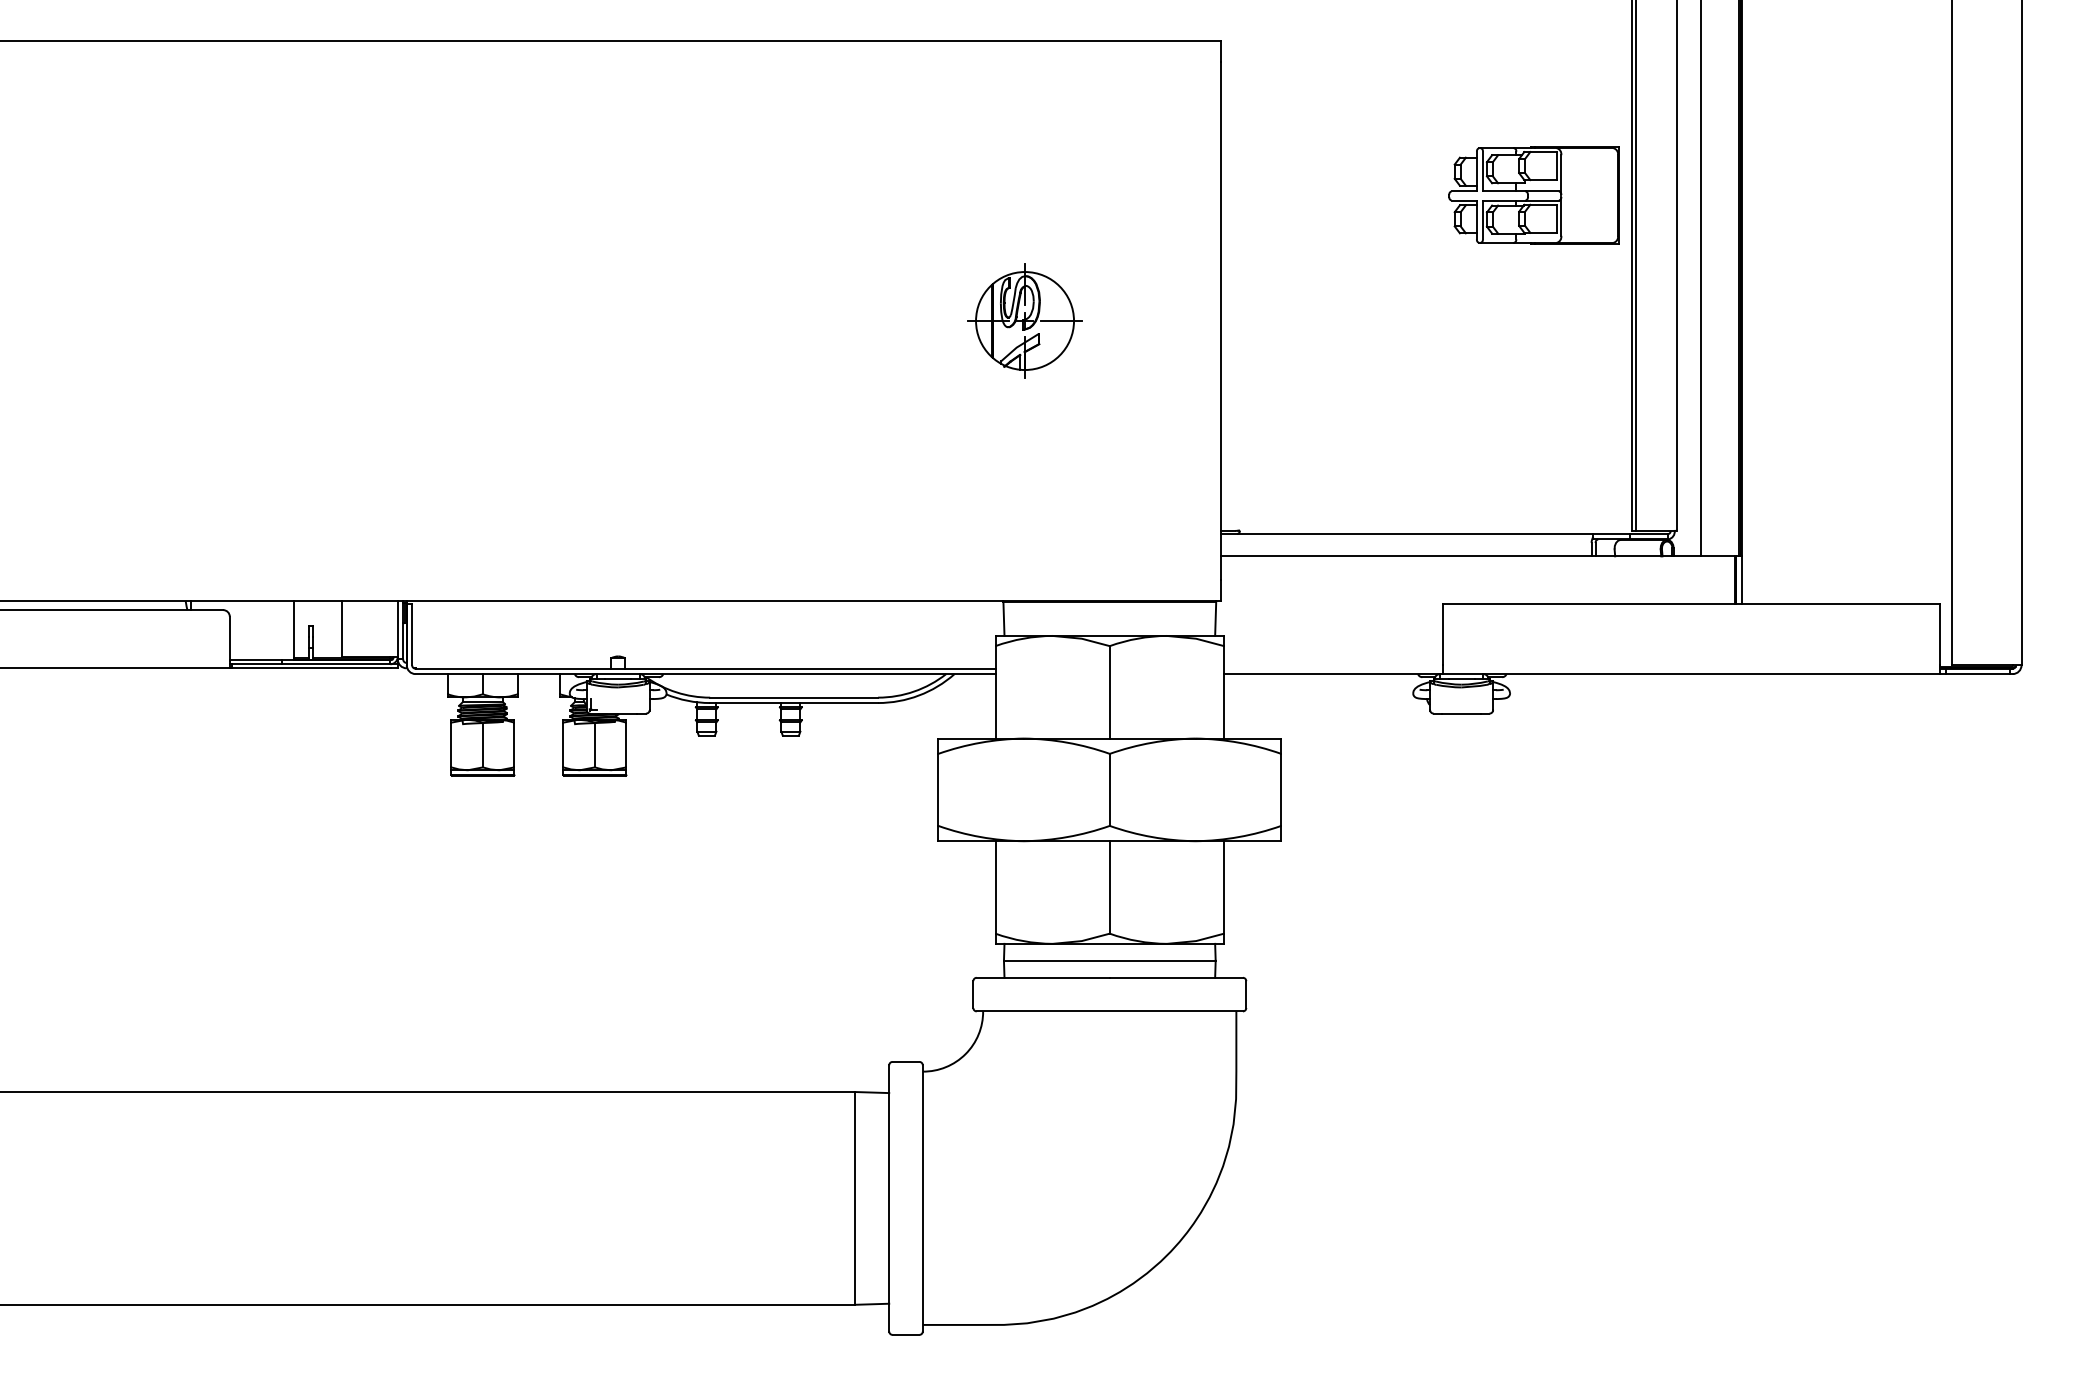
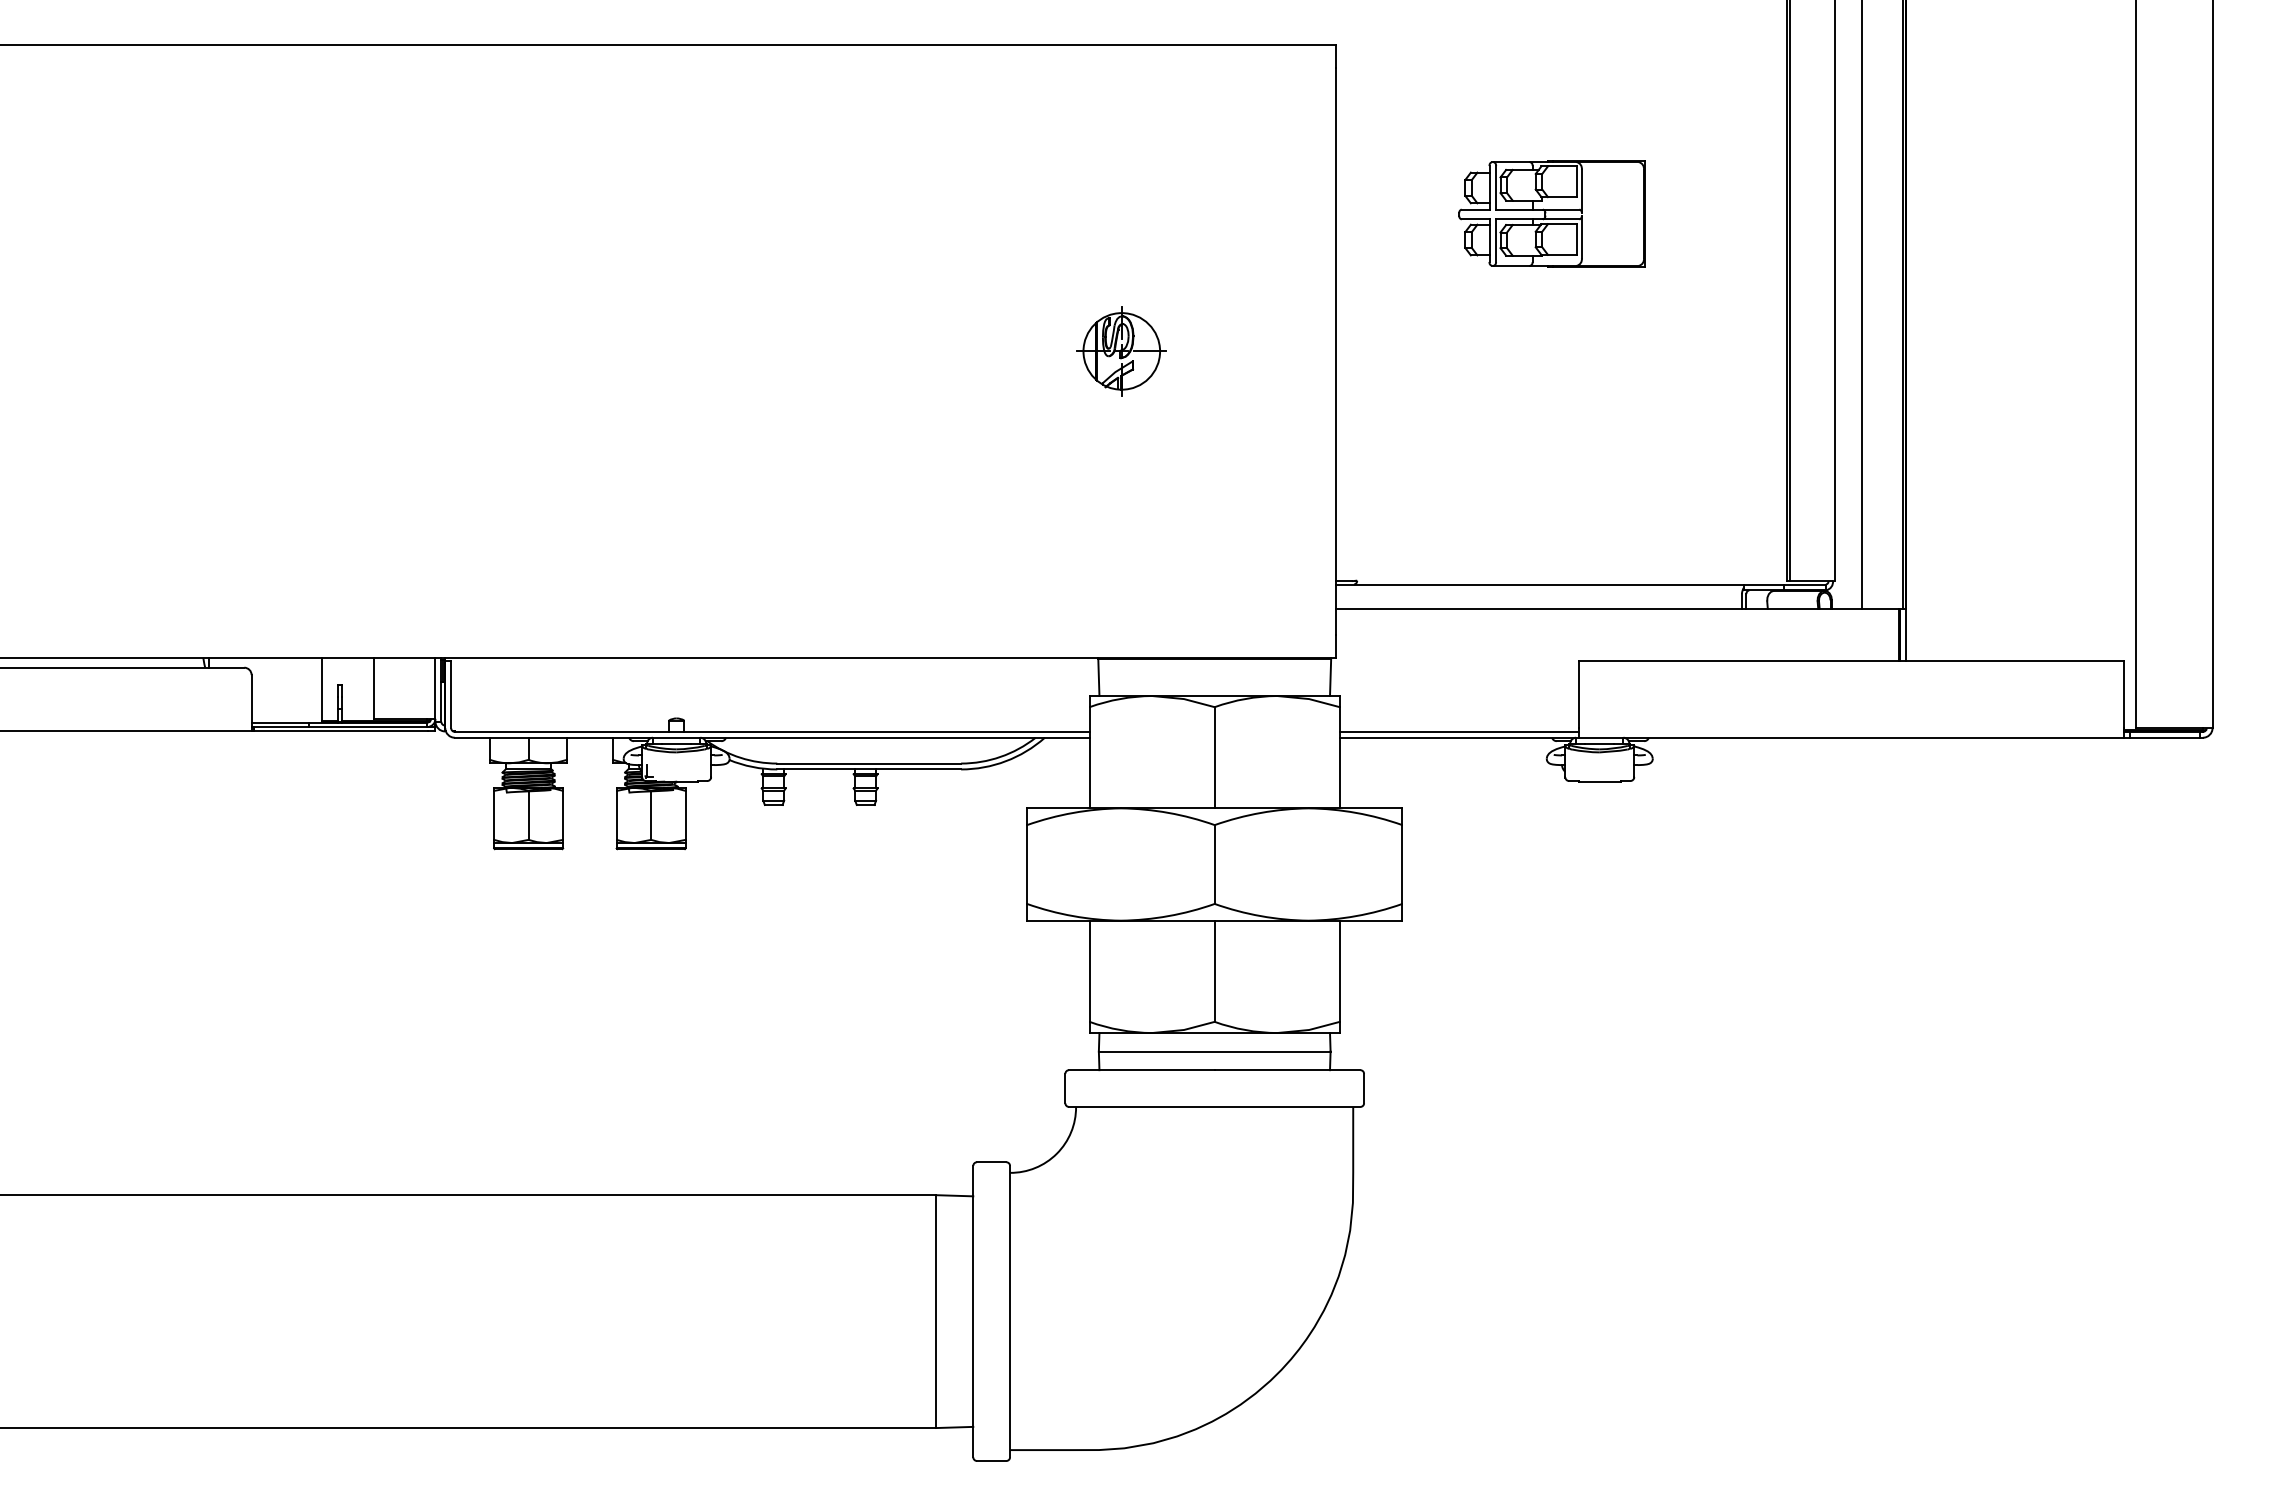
part: (1533, 195) -> (1551, 213), moved
part: (1024, 321) -> (1121, 351), size x0.71
line: (1332, 668) -> (1458, 731), added

